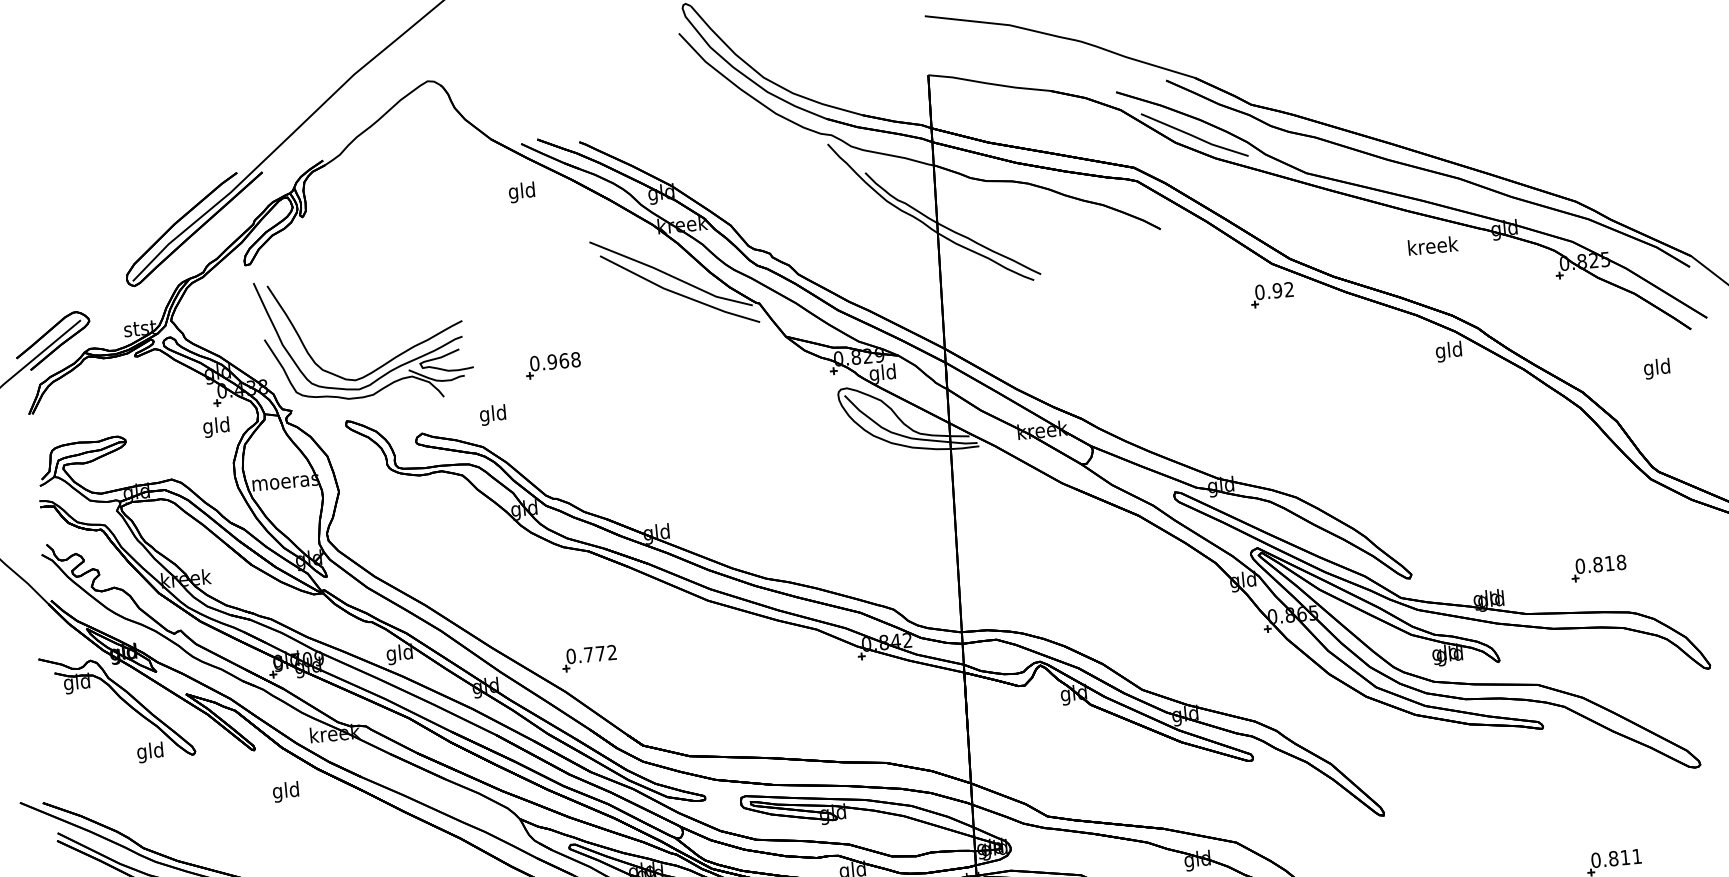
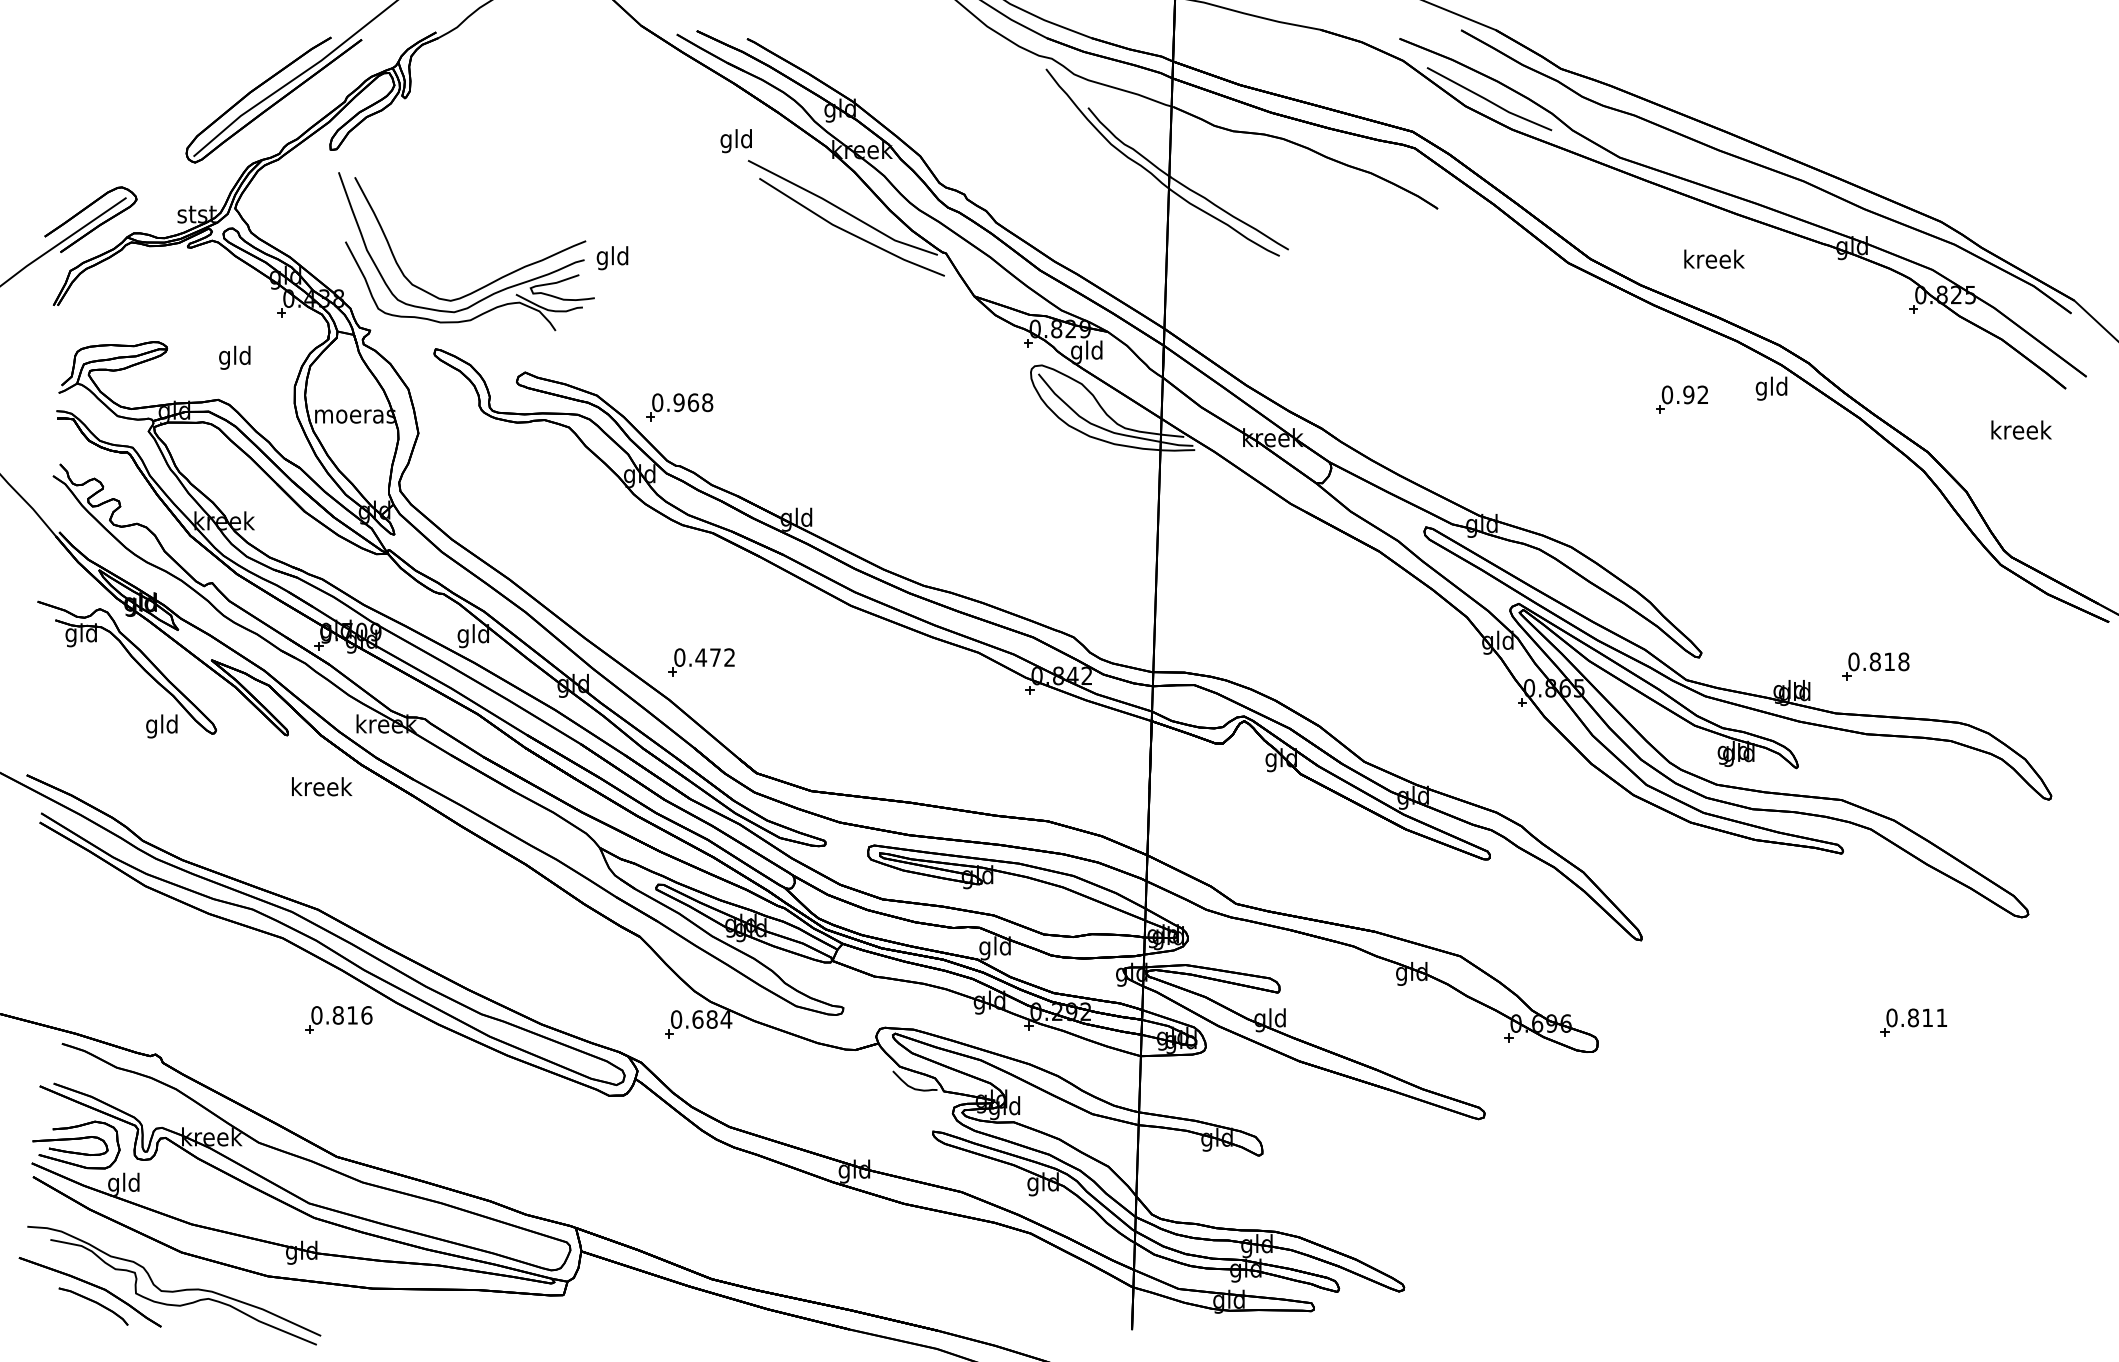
text: (521, 192) -> (735, 141), moved
text: (1433, 245) -> (1714, 258), moved
part: (1271, 295) -> (1681, 399), moved
part: (553, 365) -> (679, 407), moved
text: (1657, 368) -> (2021, 432), gld -> kreek
text: (492, 415) -> (612, 258), moved
text: (216, 426) -> (234, 357), moved
part: (1598, 568) -> (1875, 666), moved
text: (589, 654) -> (701, 657), 0.772 -> 0.472
text: (287, 792) -> (322, 789), gld -> kreek

